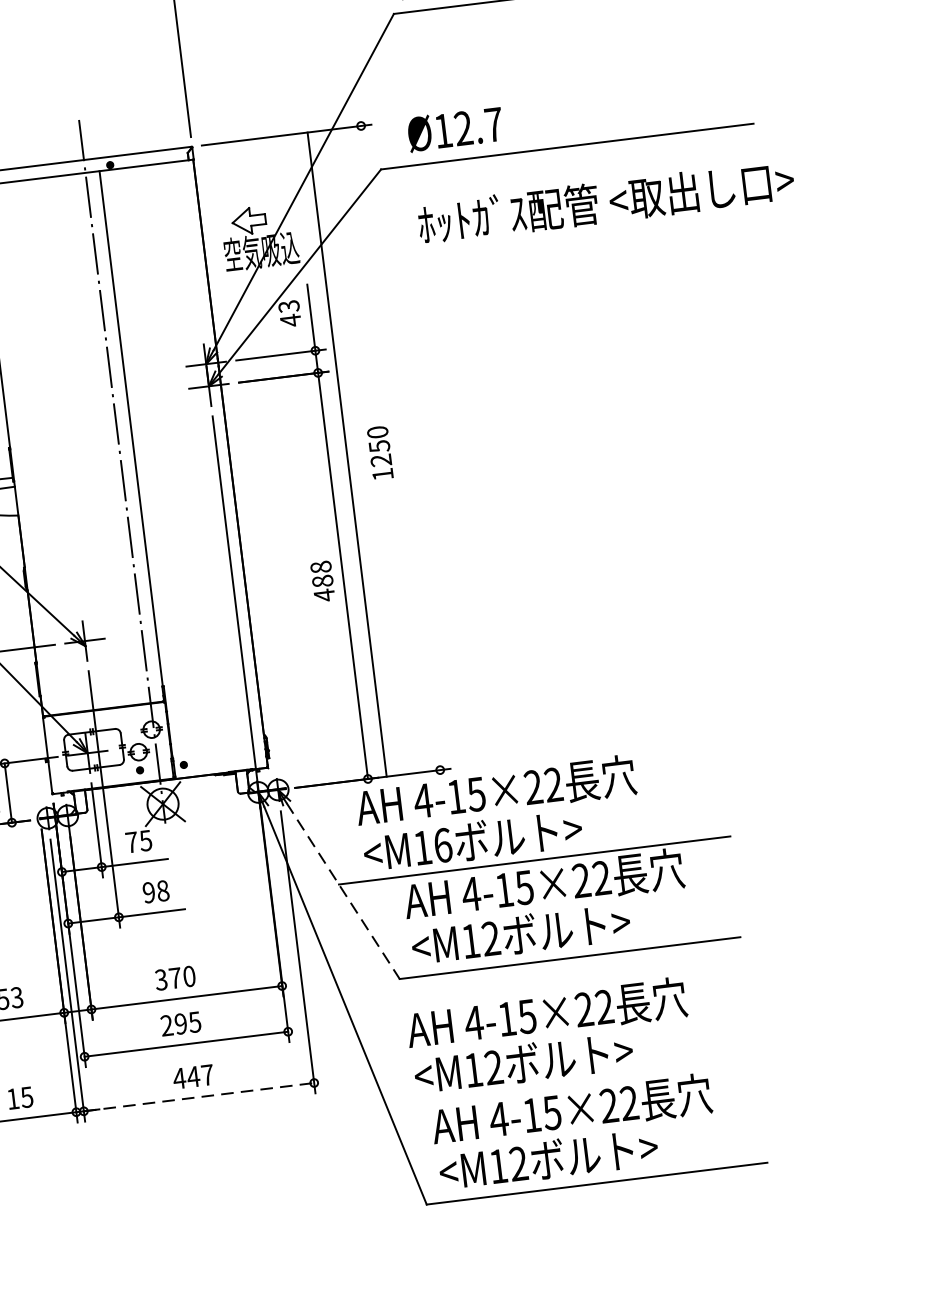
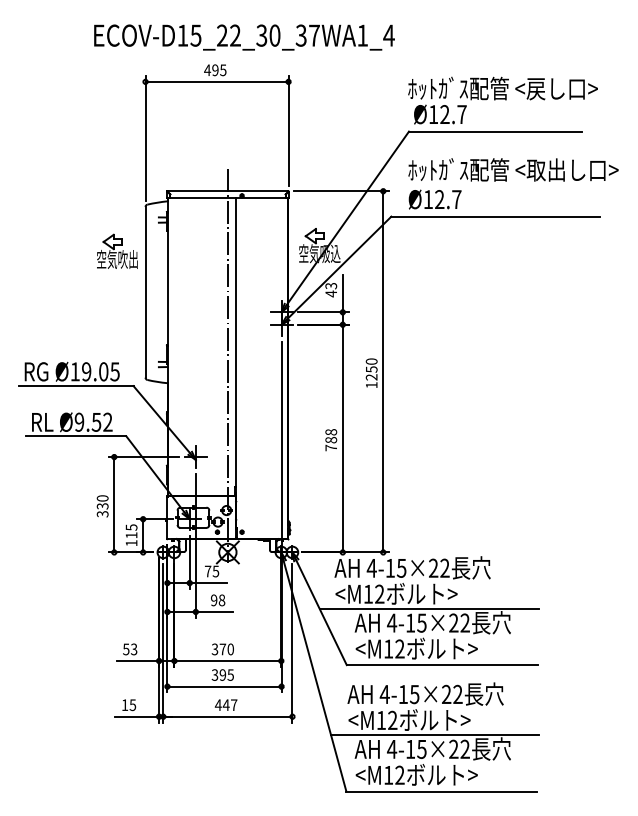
text: (606, 201) -> (513, 169), moved
line: (347, 453) -> (383, 371), moved
text: (323, 594) -> (330, 447), 488 -> 788
text: (442, 844) -> (379, 593), <M16 -> <M12
line: (343, 892) -> (321, 613), dashed -> solid
text: (165, 1024) -> (214, 674), 295 -> 395
line: (571, 1083) -> (434, 734), added
line: (198, 1096) -> (227, 716), dashed -> solid

